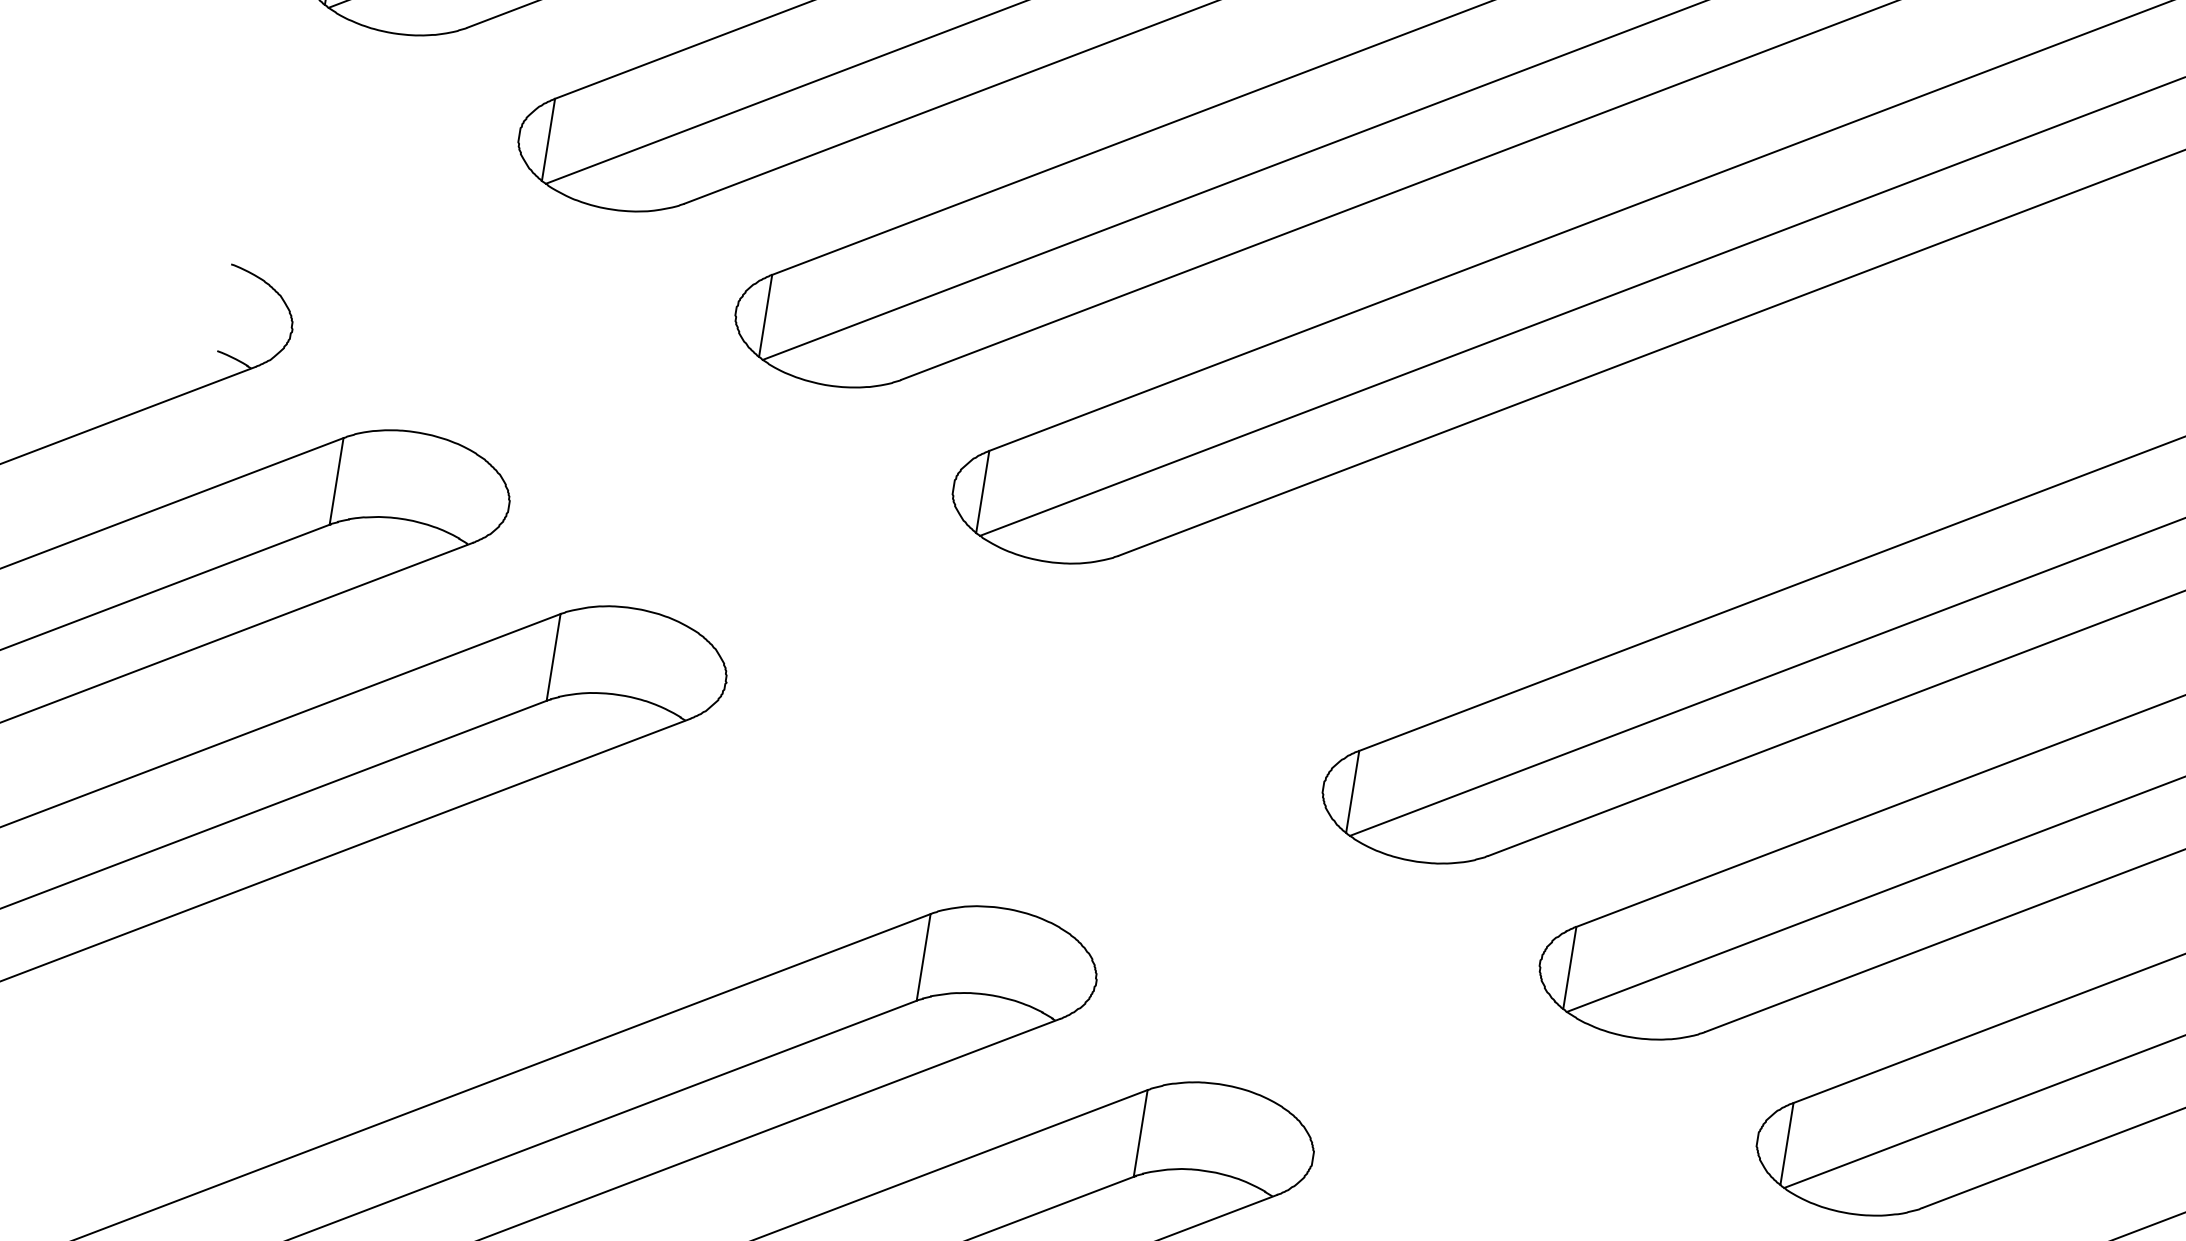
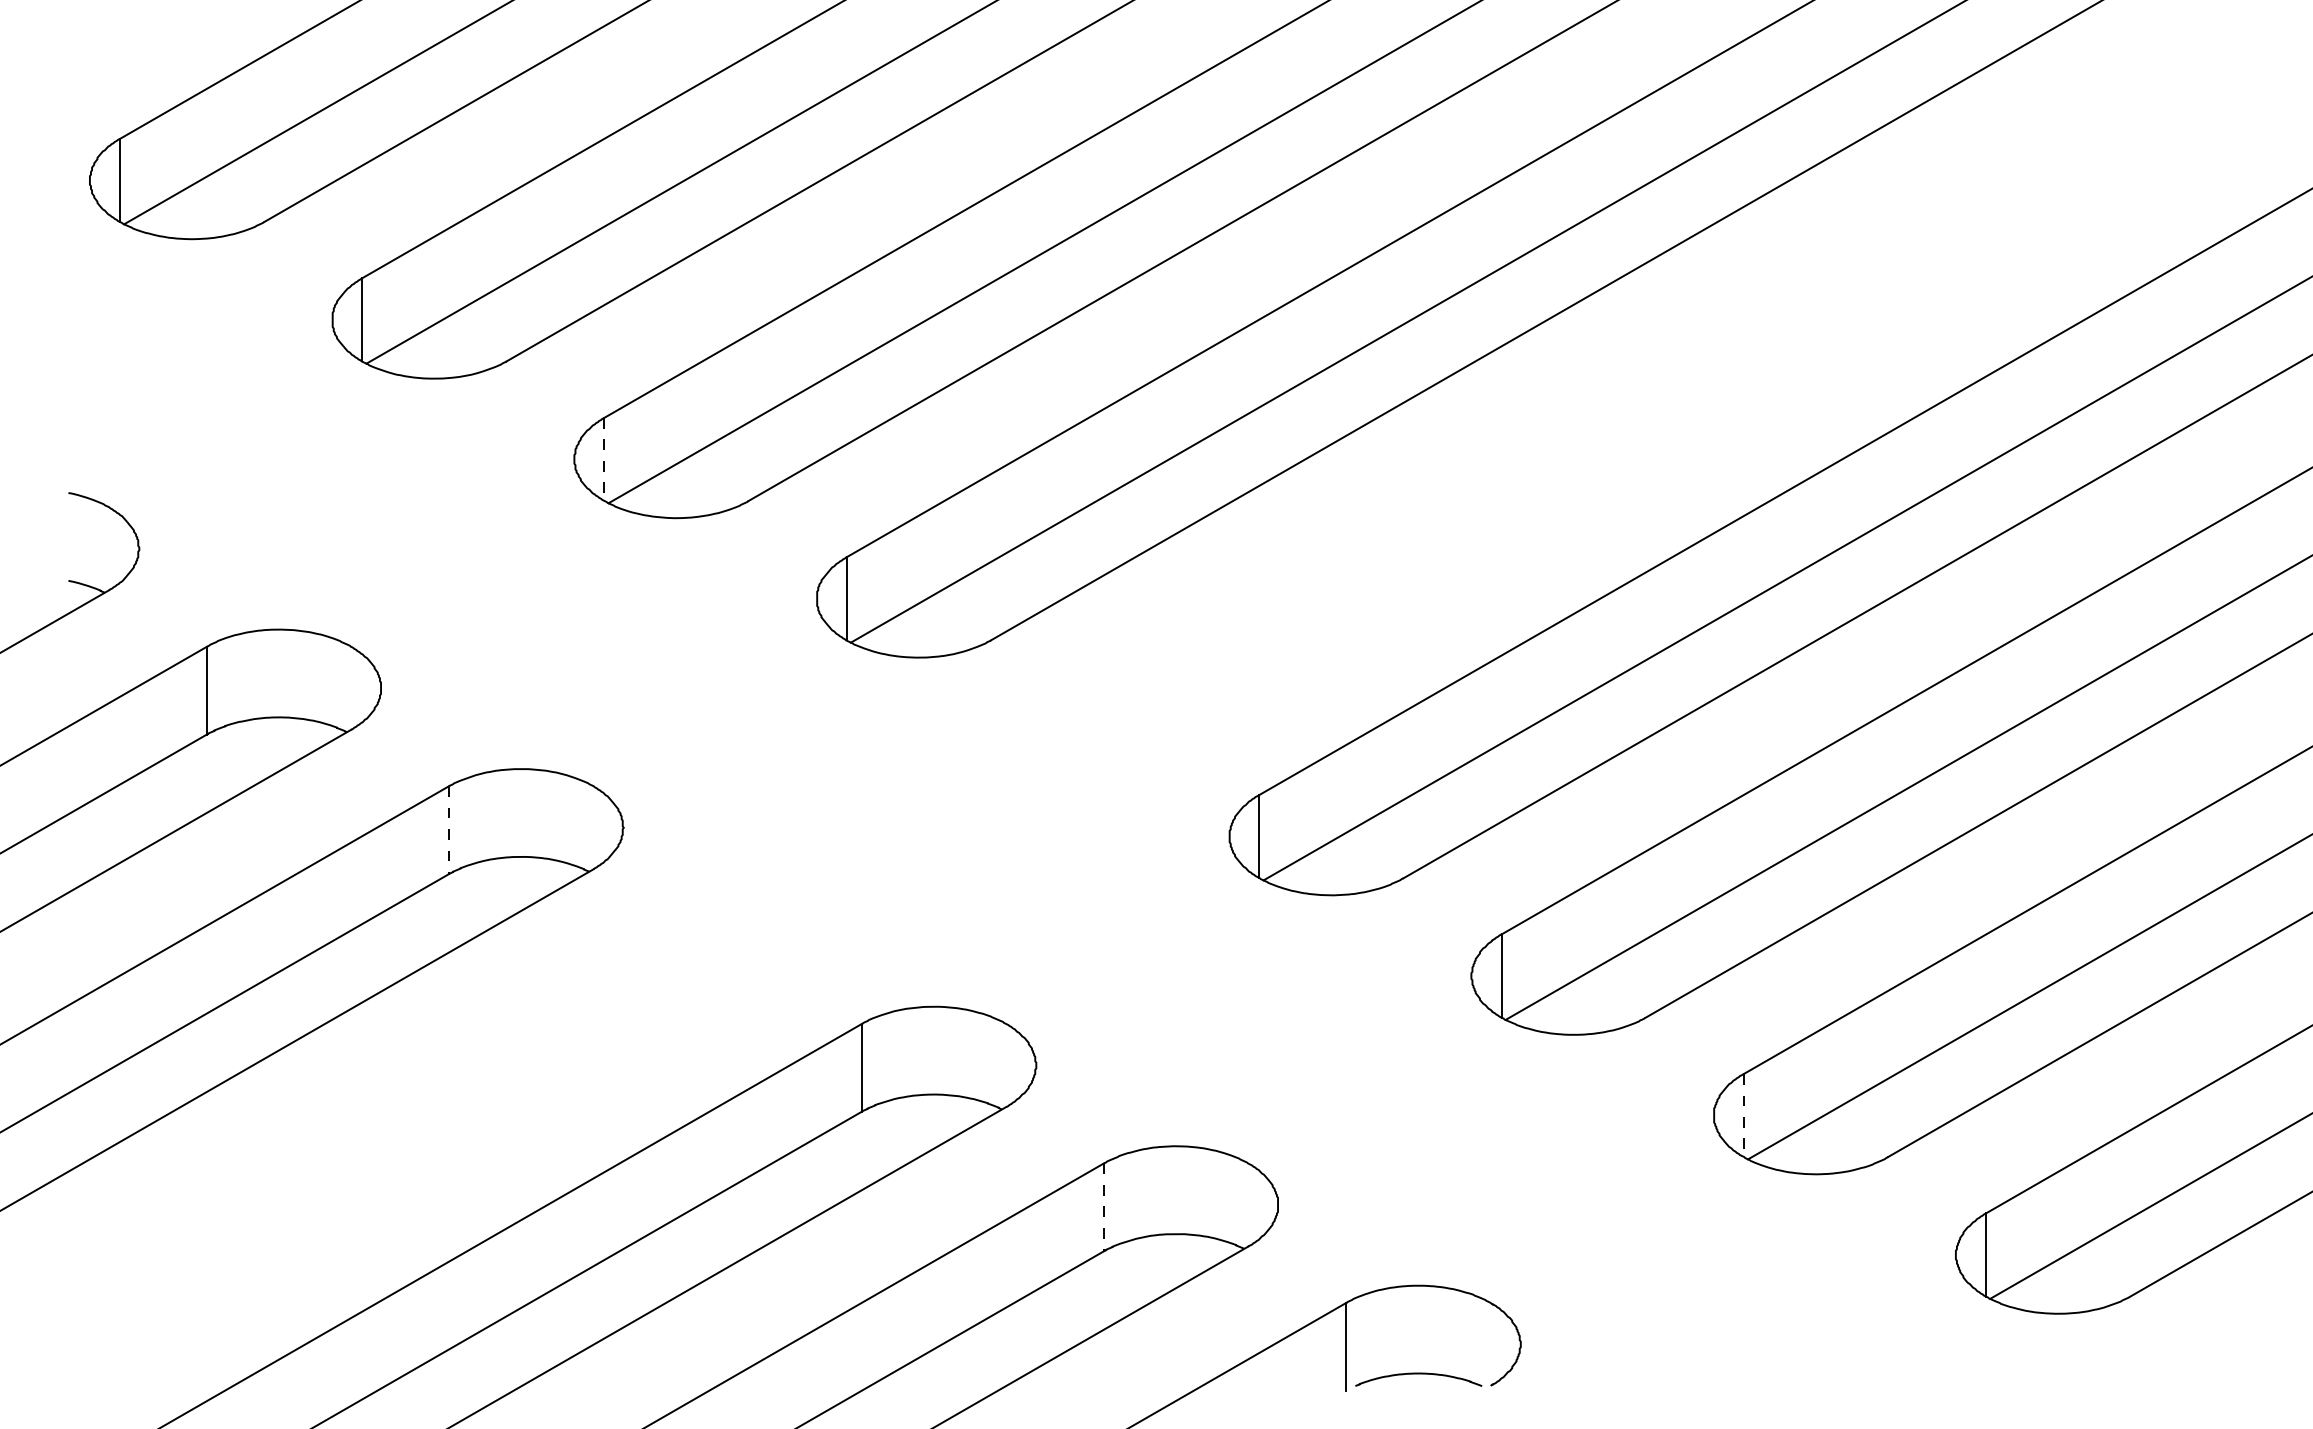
line: (765, 316) -> (604, 459), solid -> dashed
line: (554, 657) -> (449, 830), solid -> dashed
line: (1141, 1133) -> (1104, 1207), solid -> dashed
line: (1786, 1143) -> (1743, 1115), solid -> dashed

